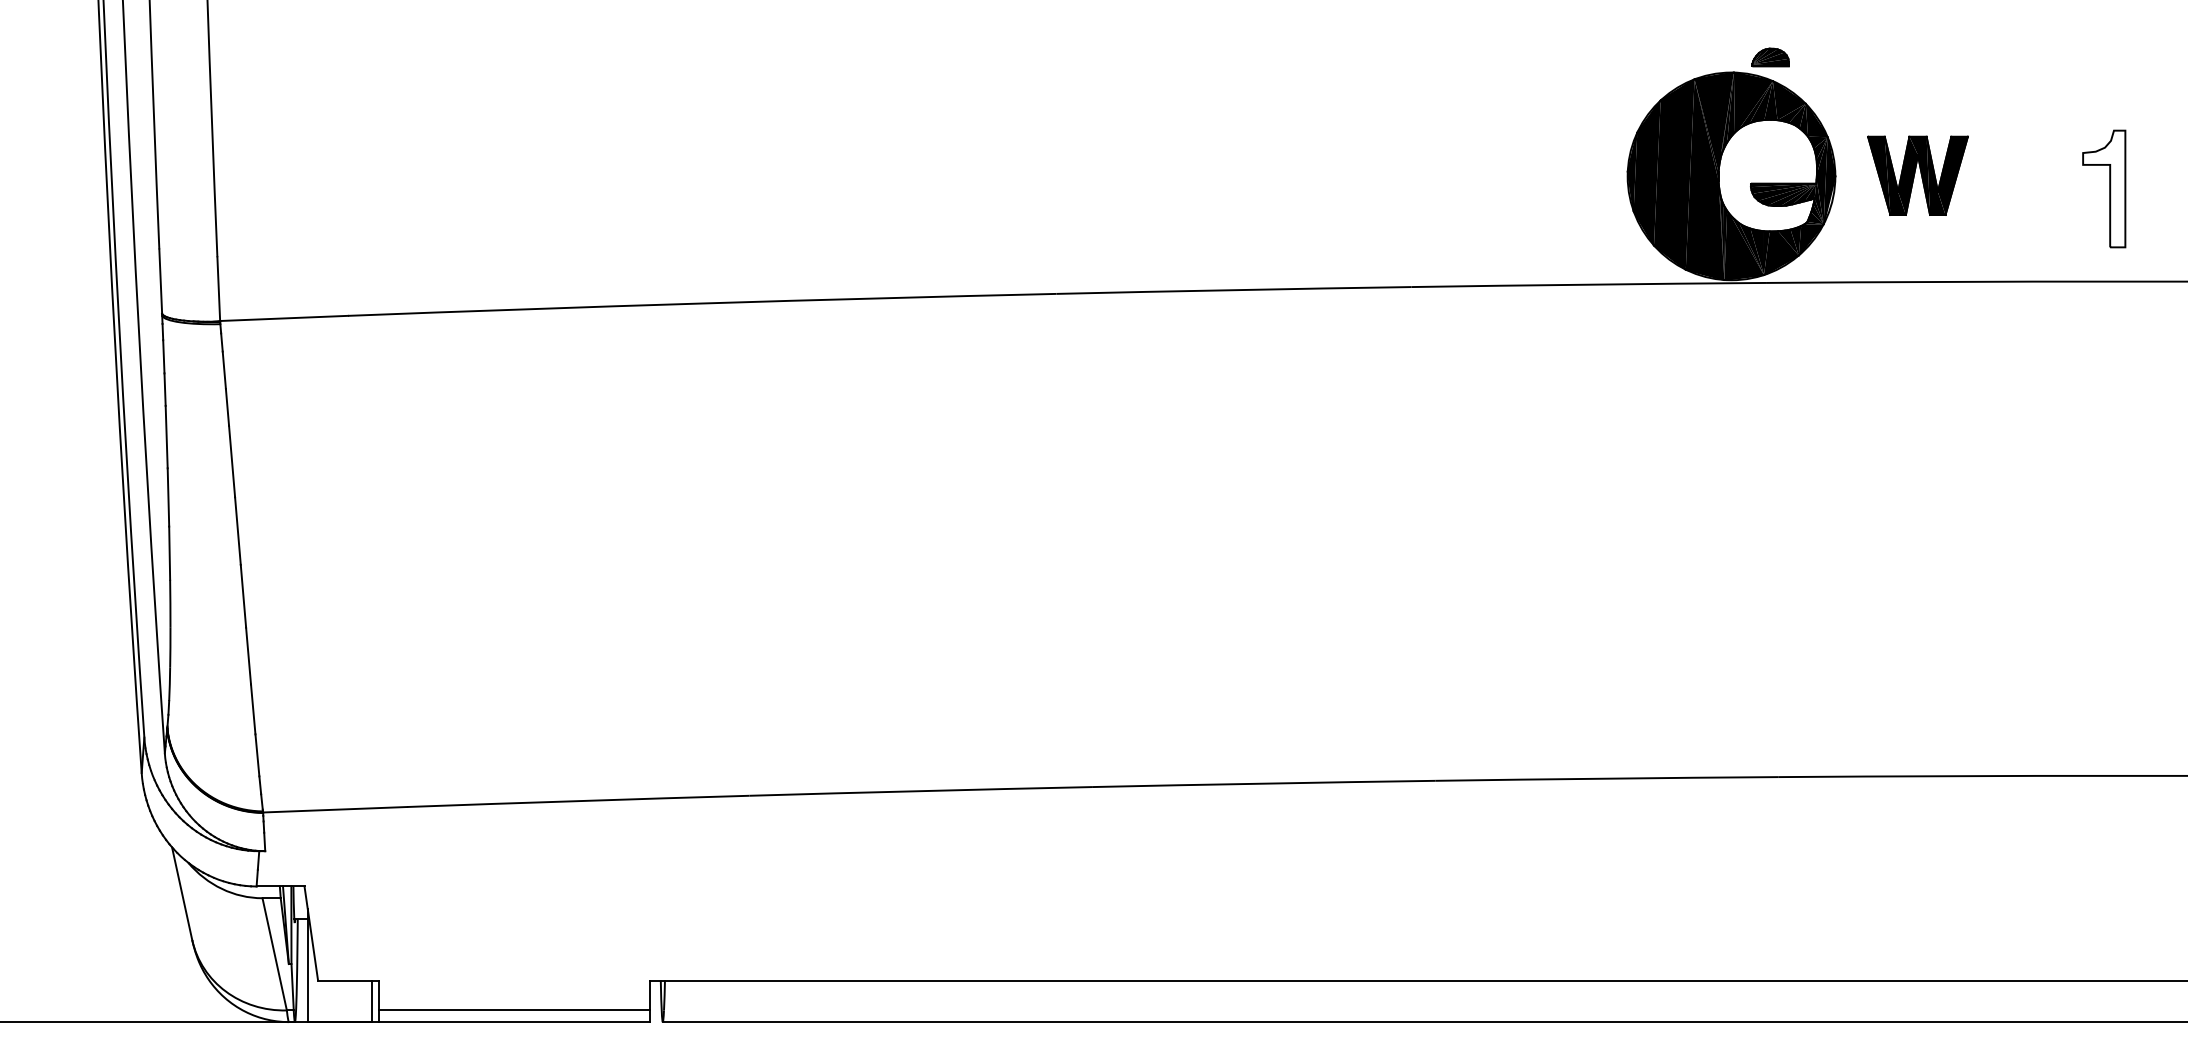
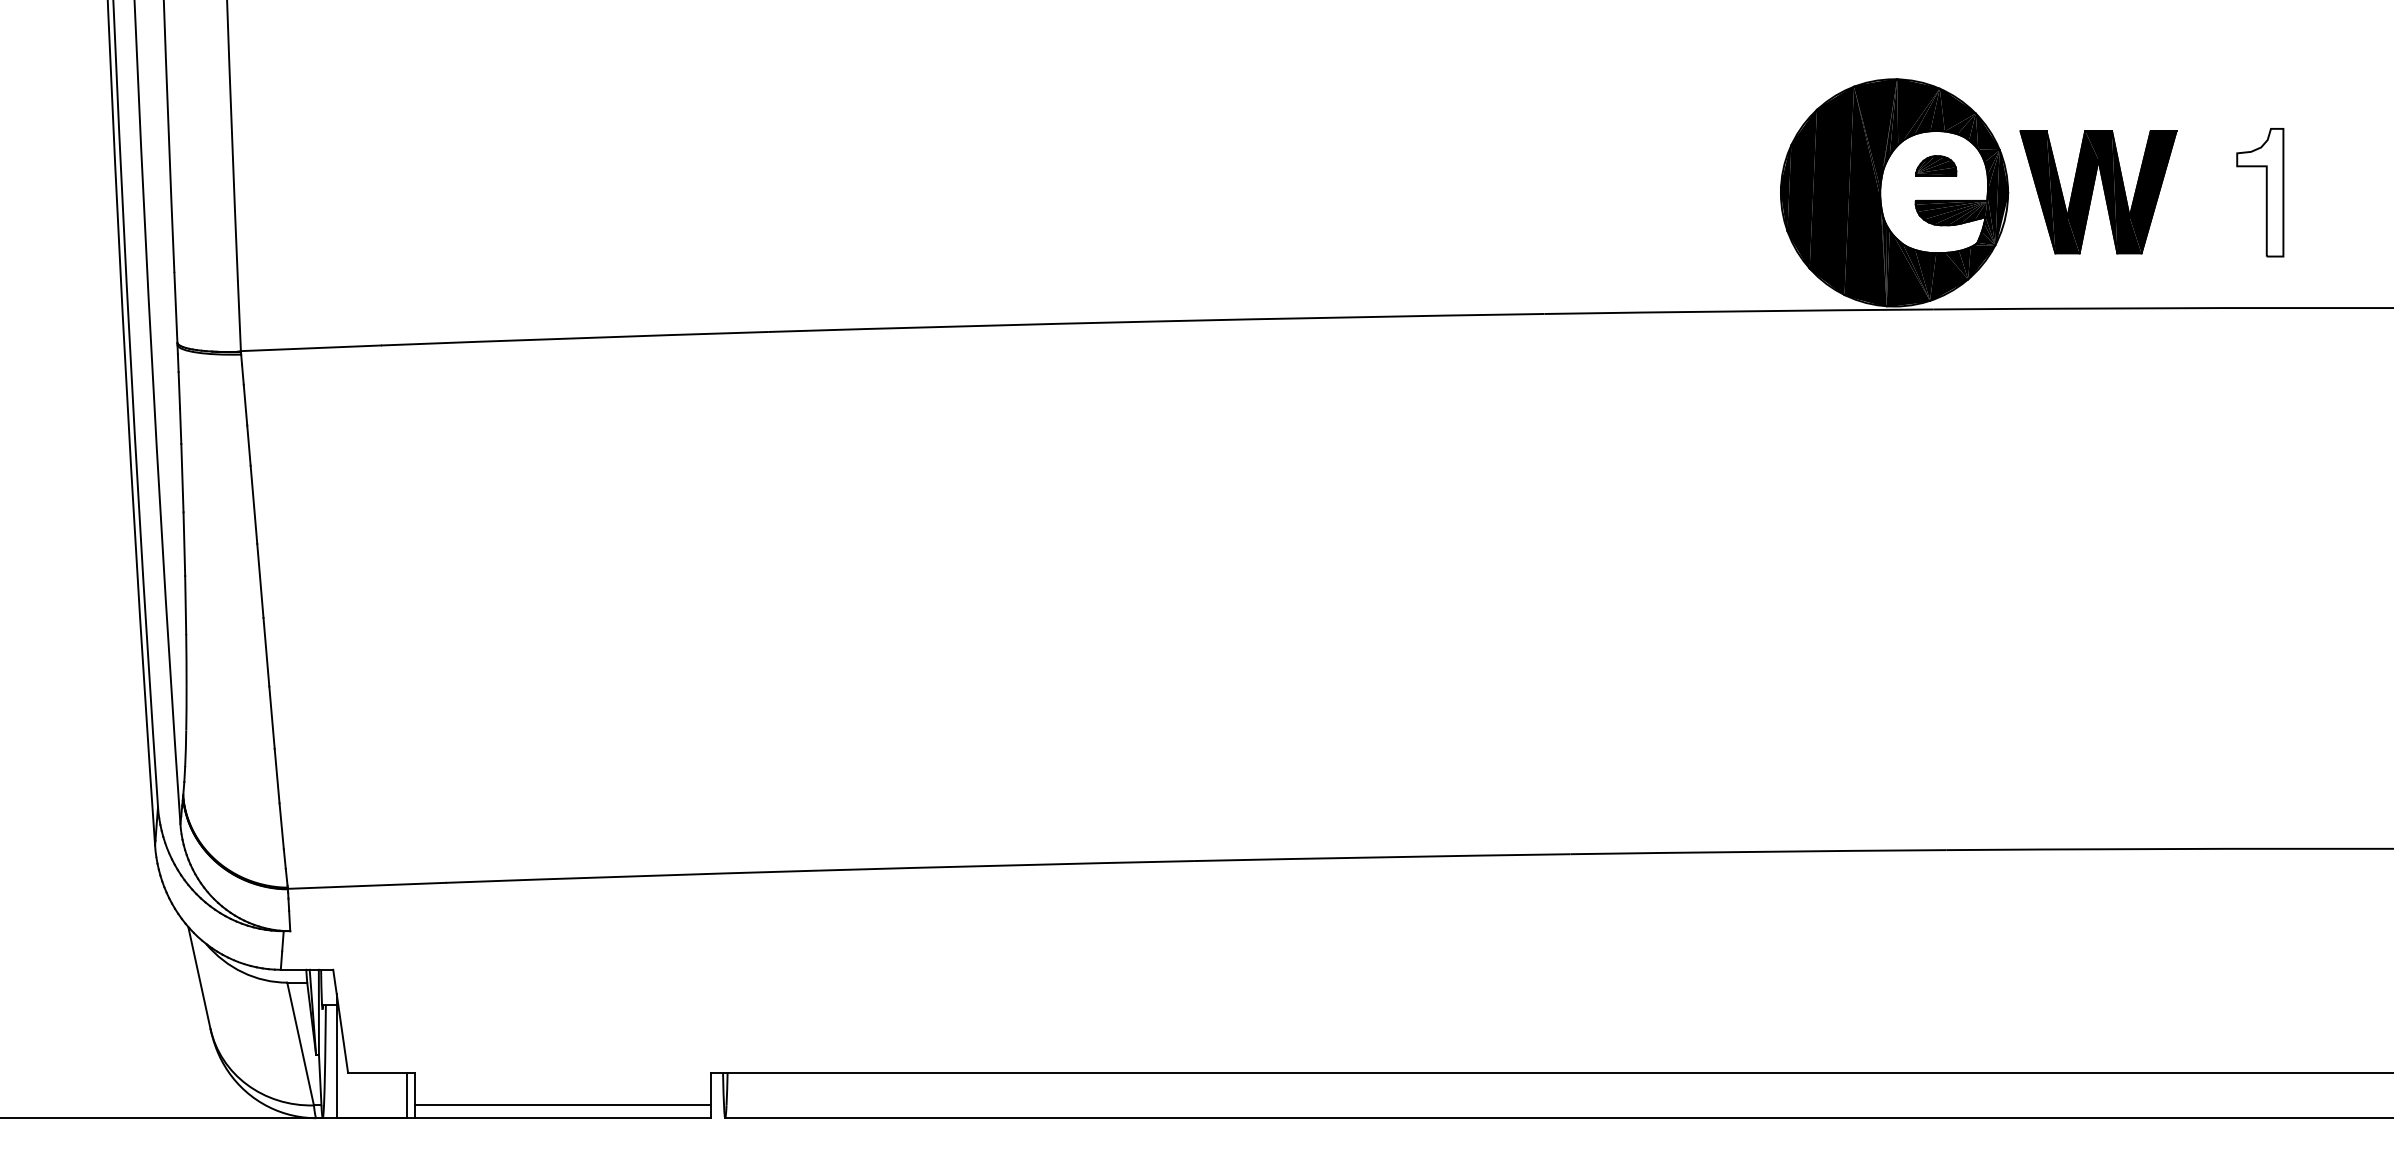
part: (1770, 57) -> (1936, 165), moved
part: (1917, 176) -> (2098, 192), size x1.43
part: (2104, 188) -> (2260, 192), moved

